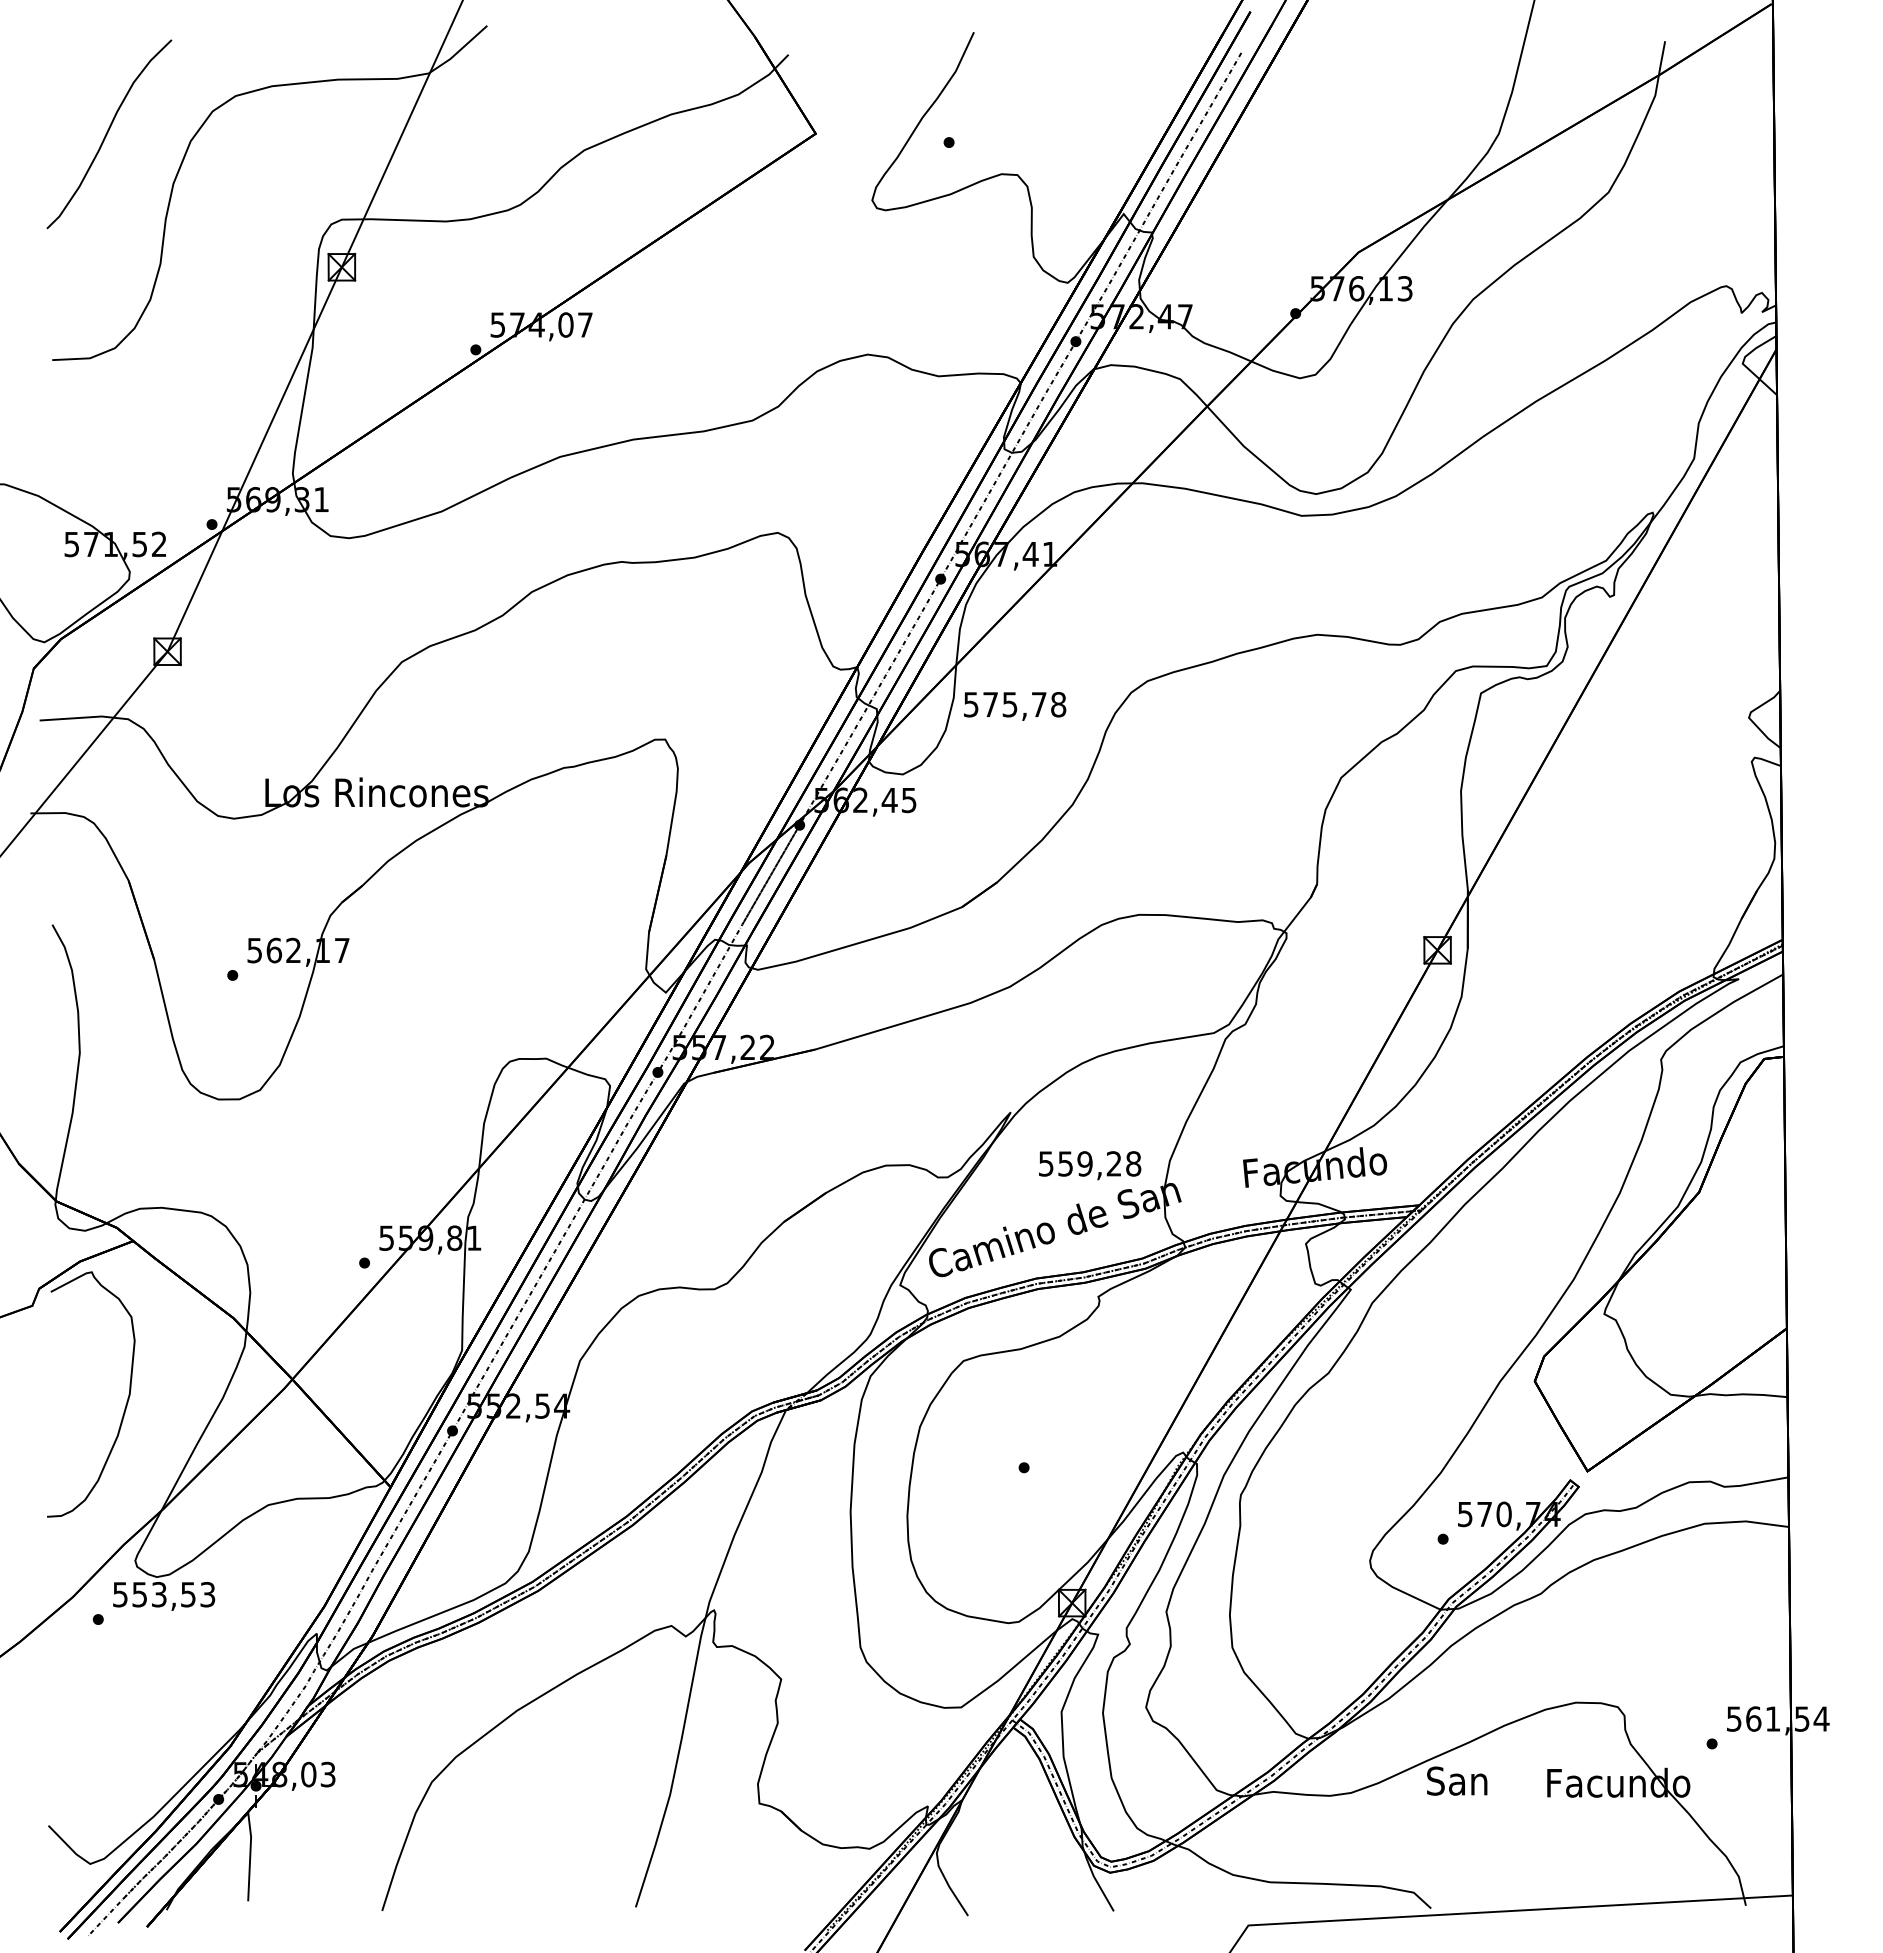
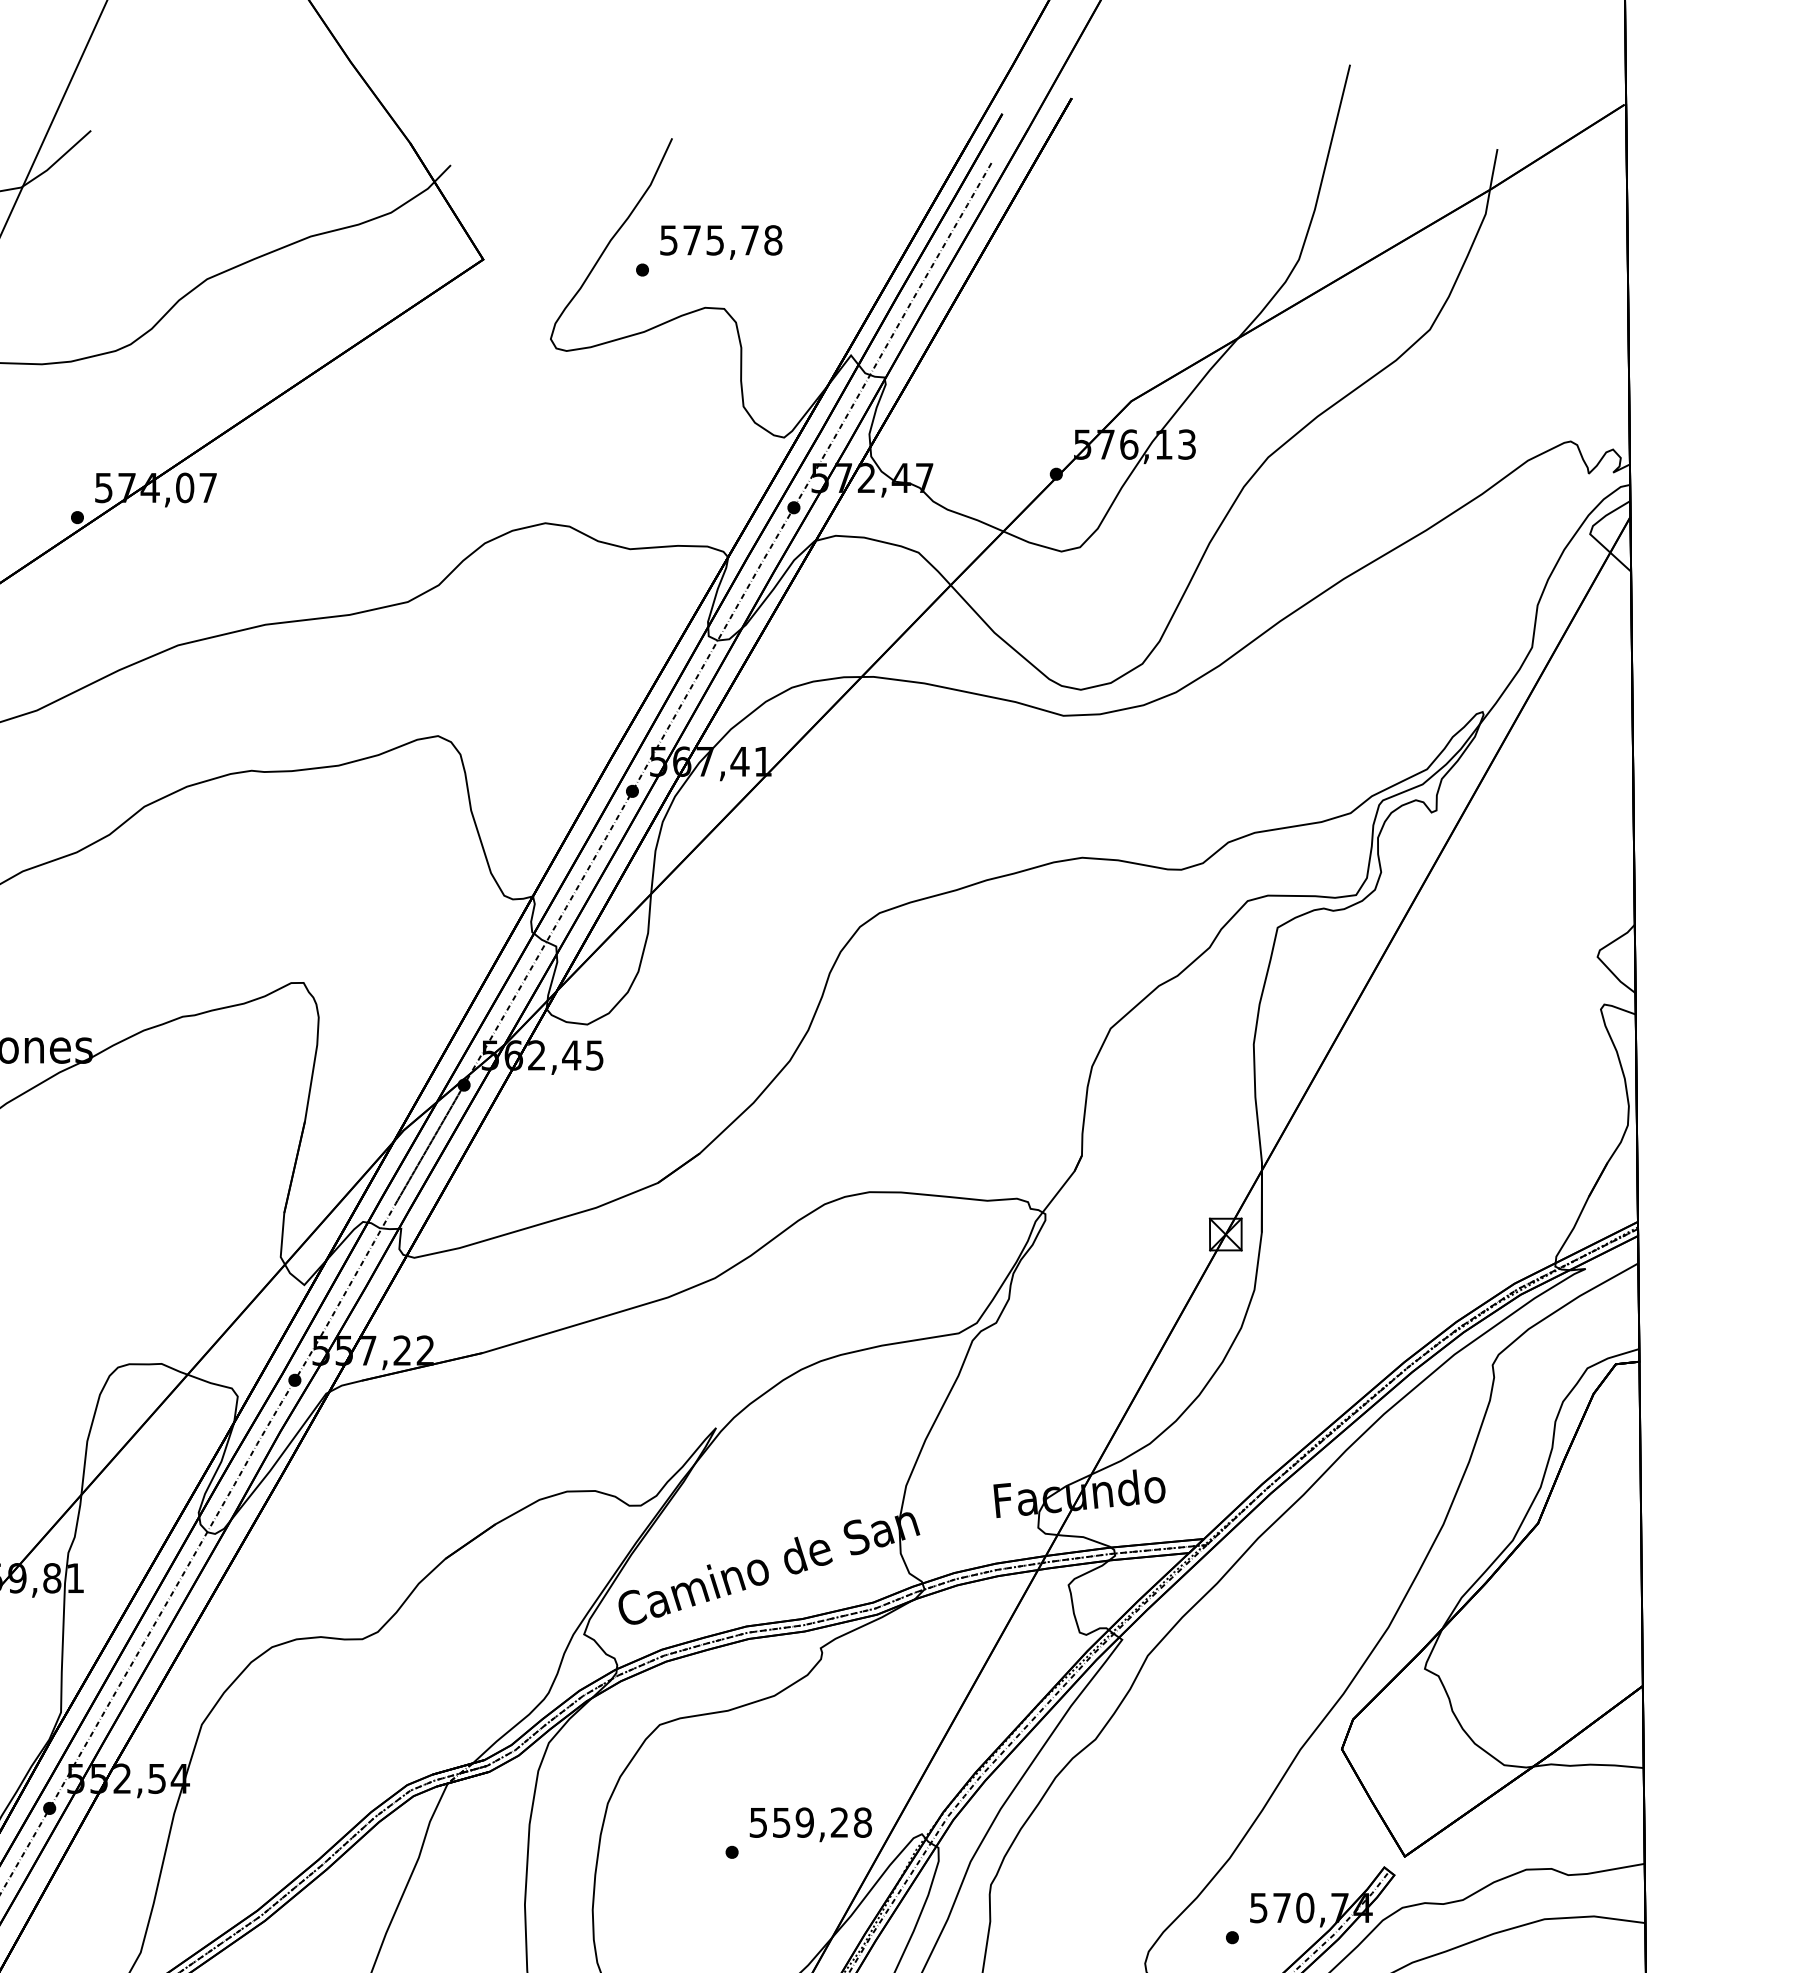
text: (1015, 706) -> (721, 242), moved
text: (1090, 1165) -> (811, 1824), moved

